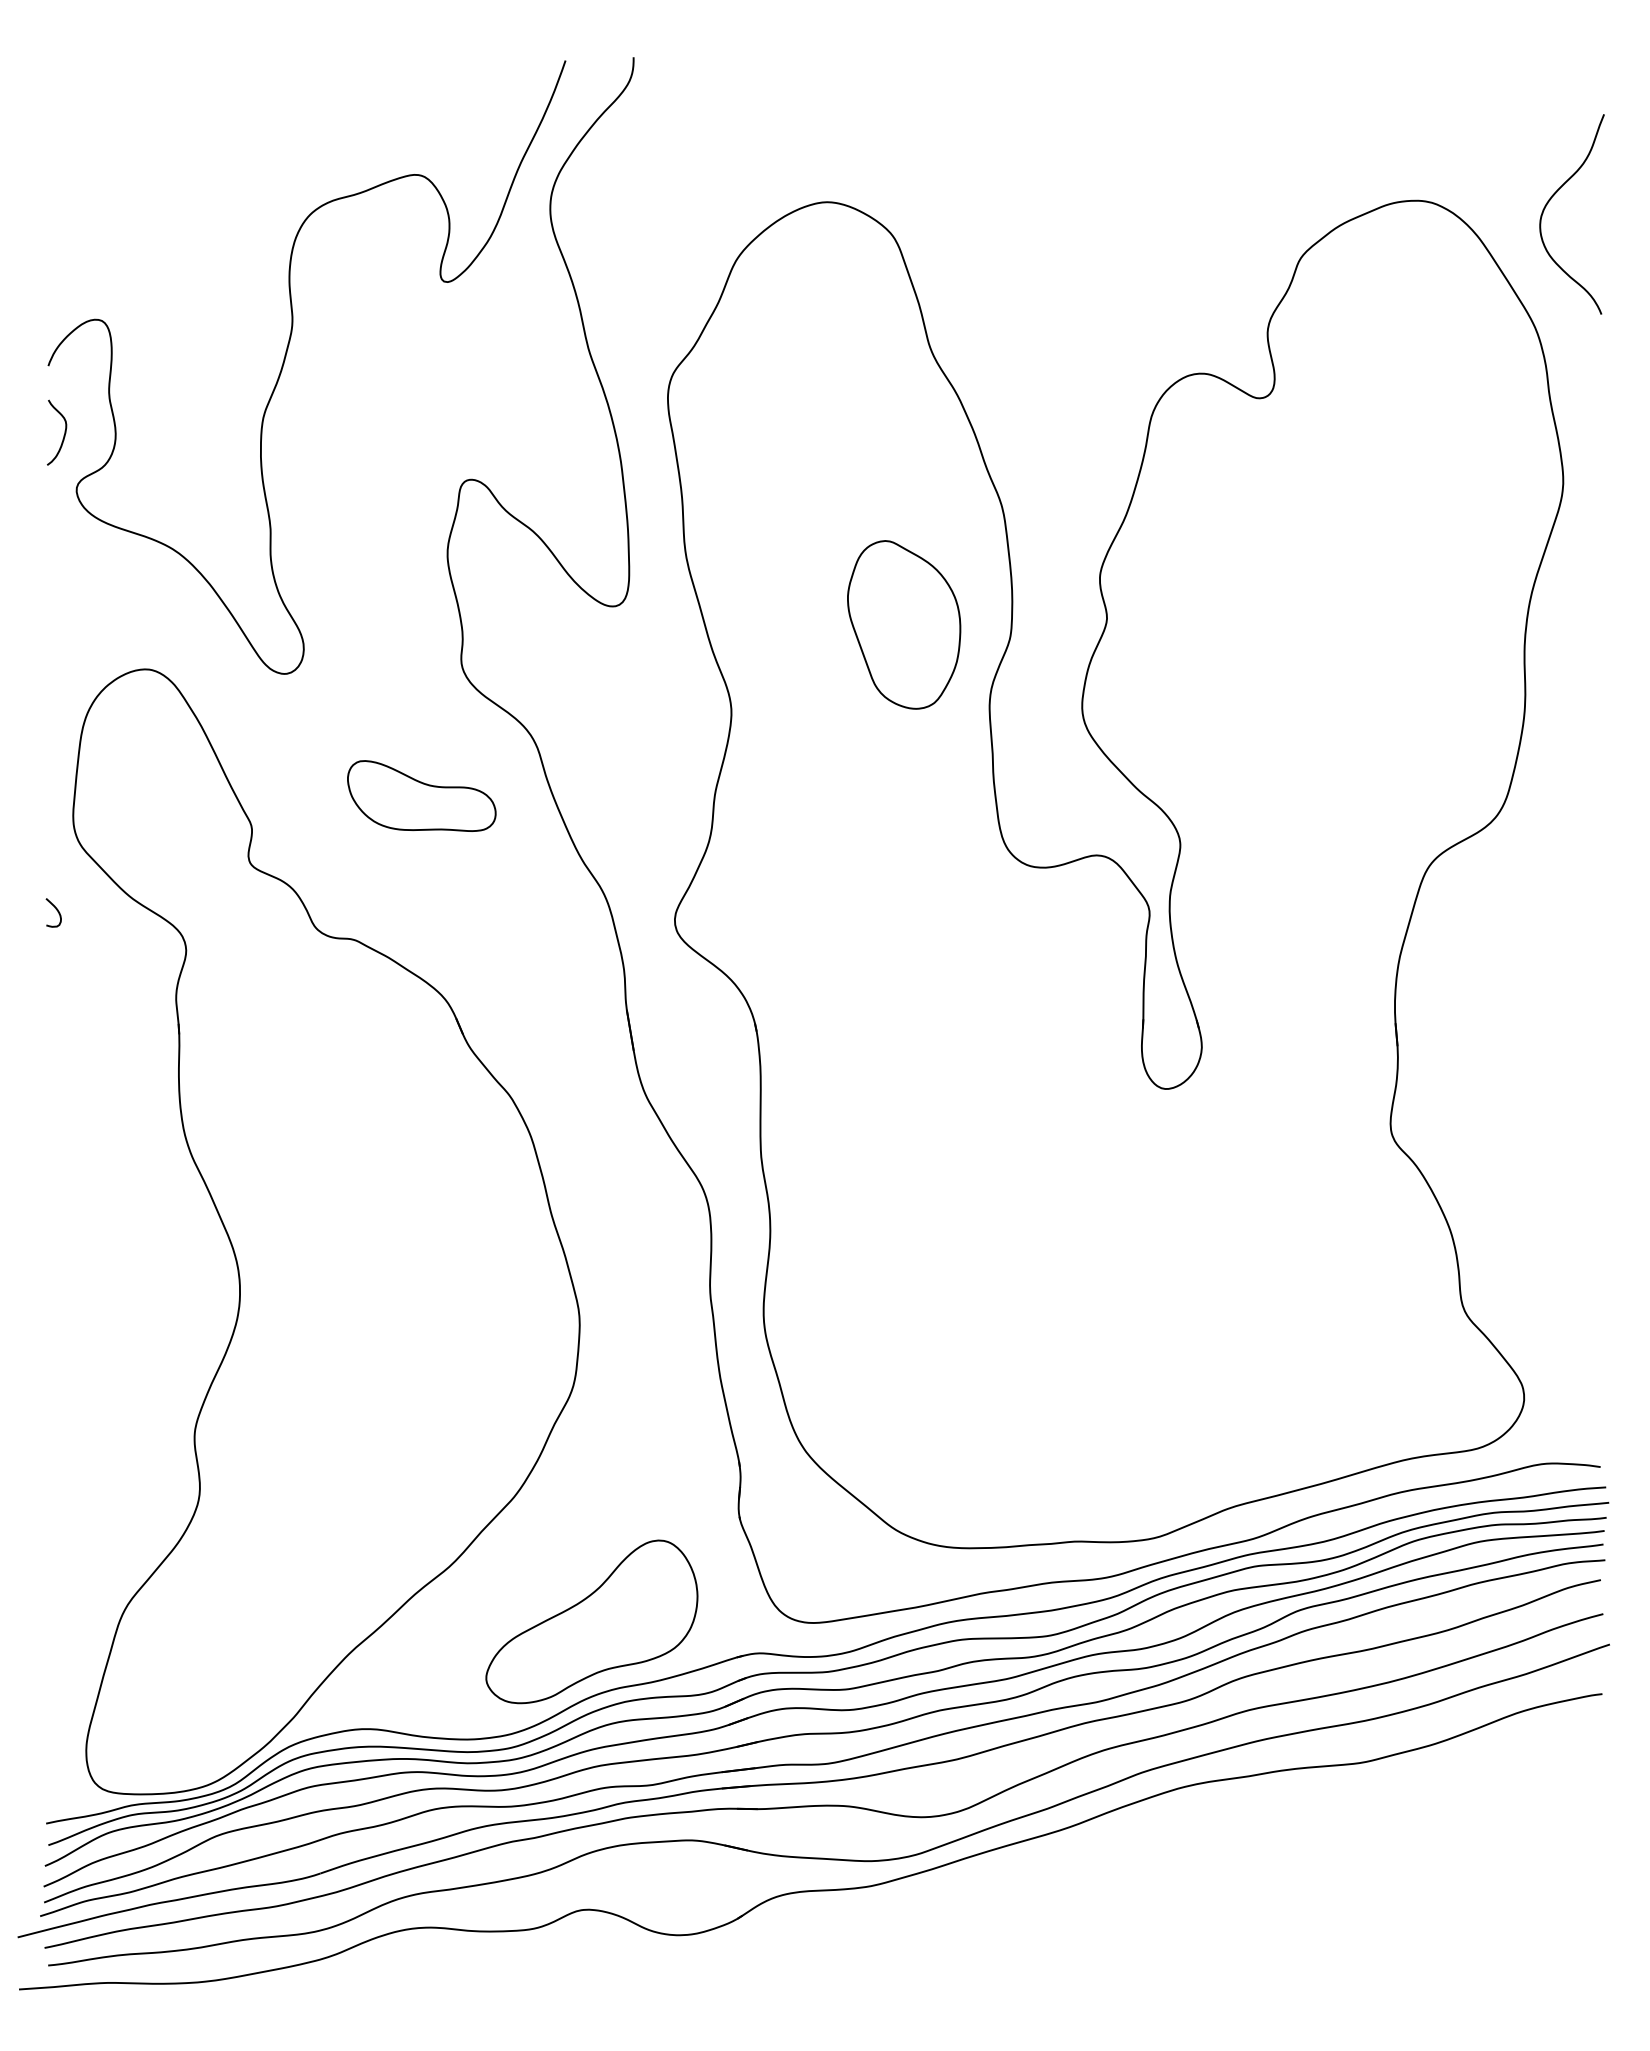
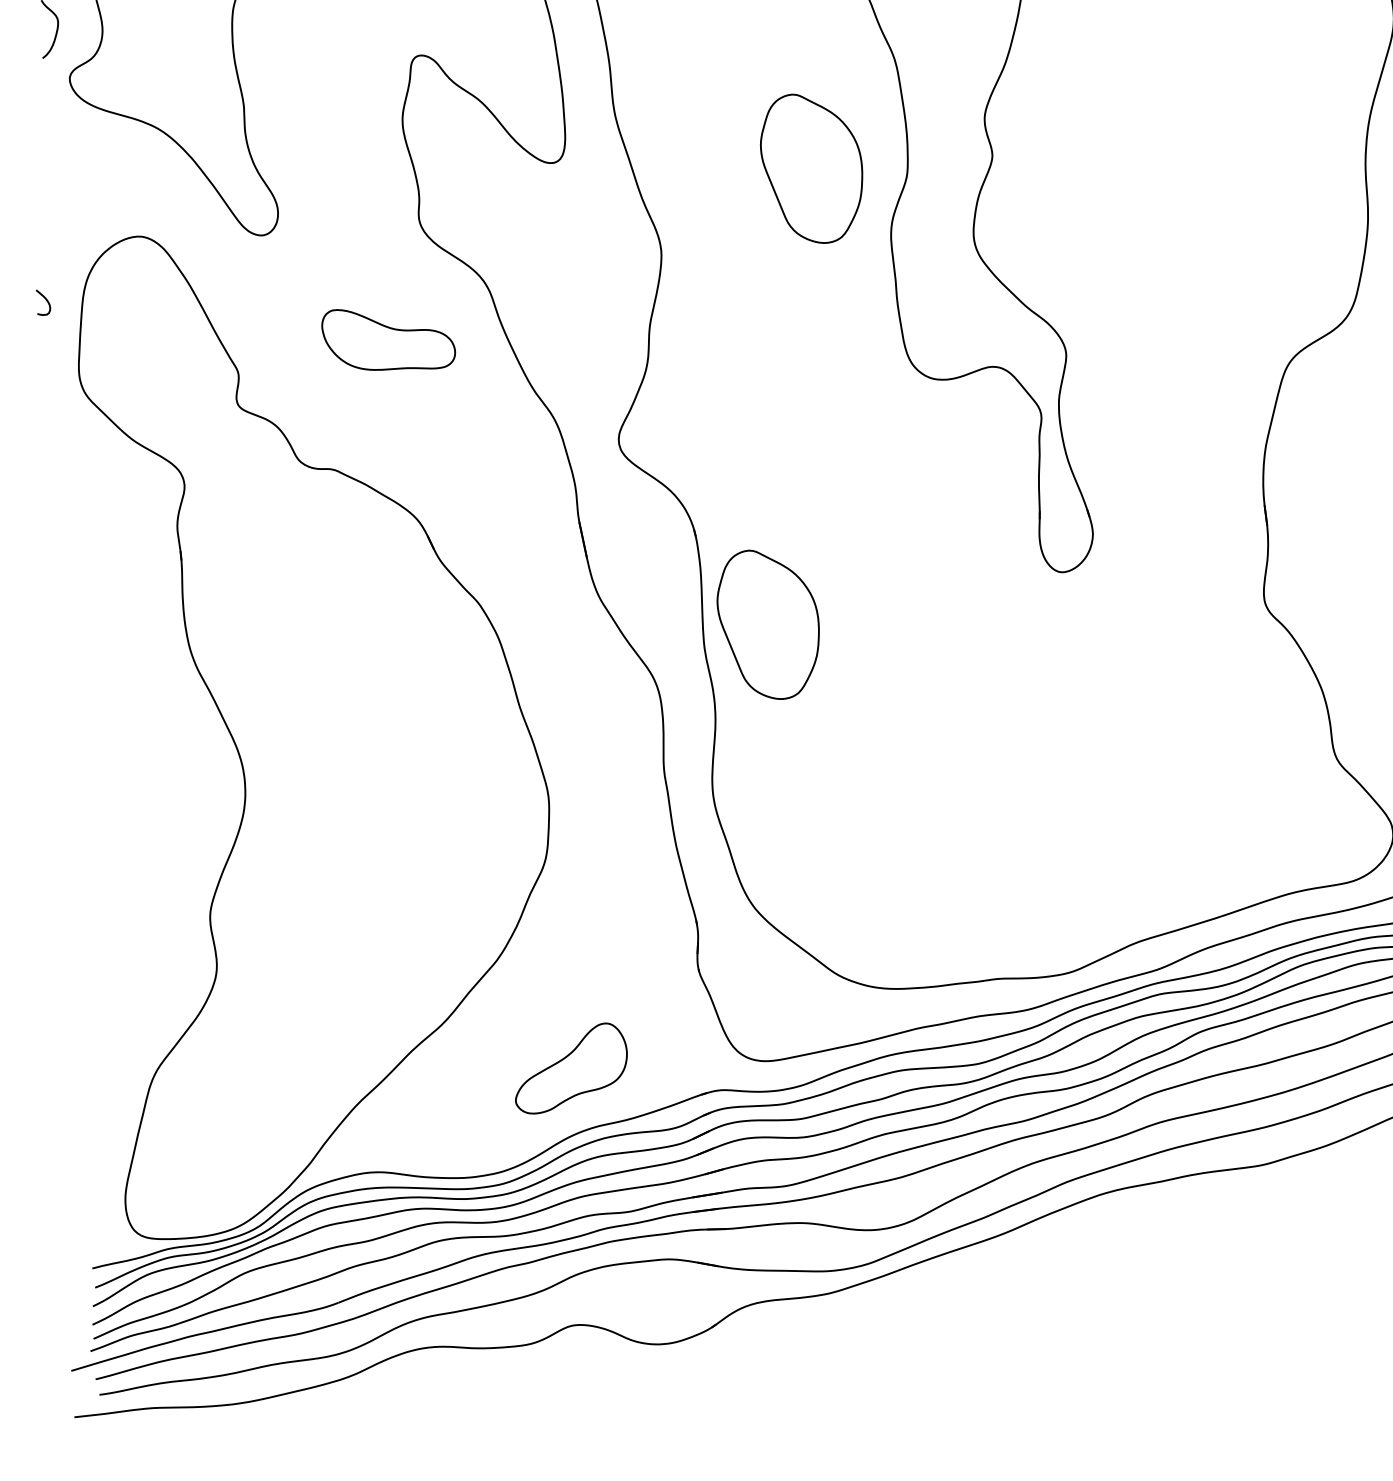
curve: (55, 909) -> (44, 299), moved
part: (834, 1133) -> (768, 624), added
part: (591, 1621) -> (570, 1068), size x0.6

